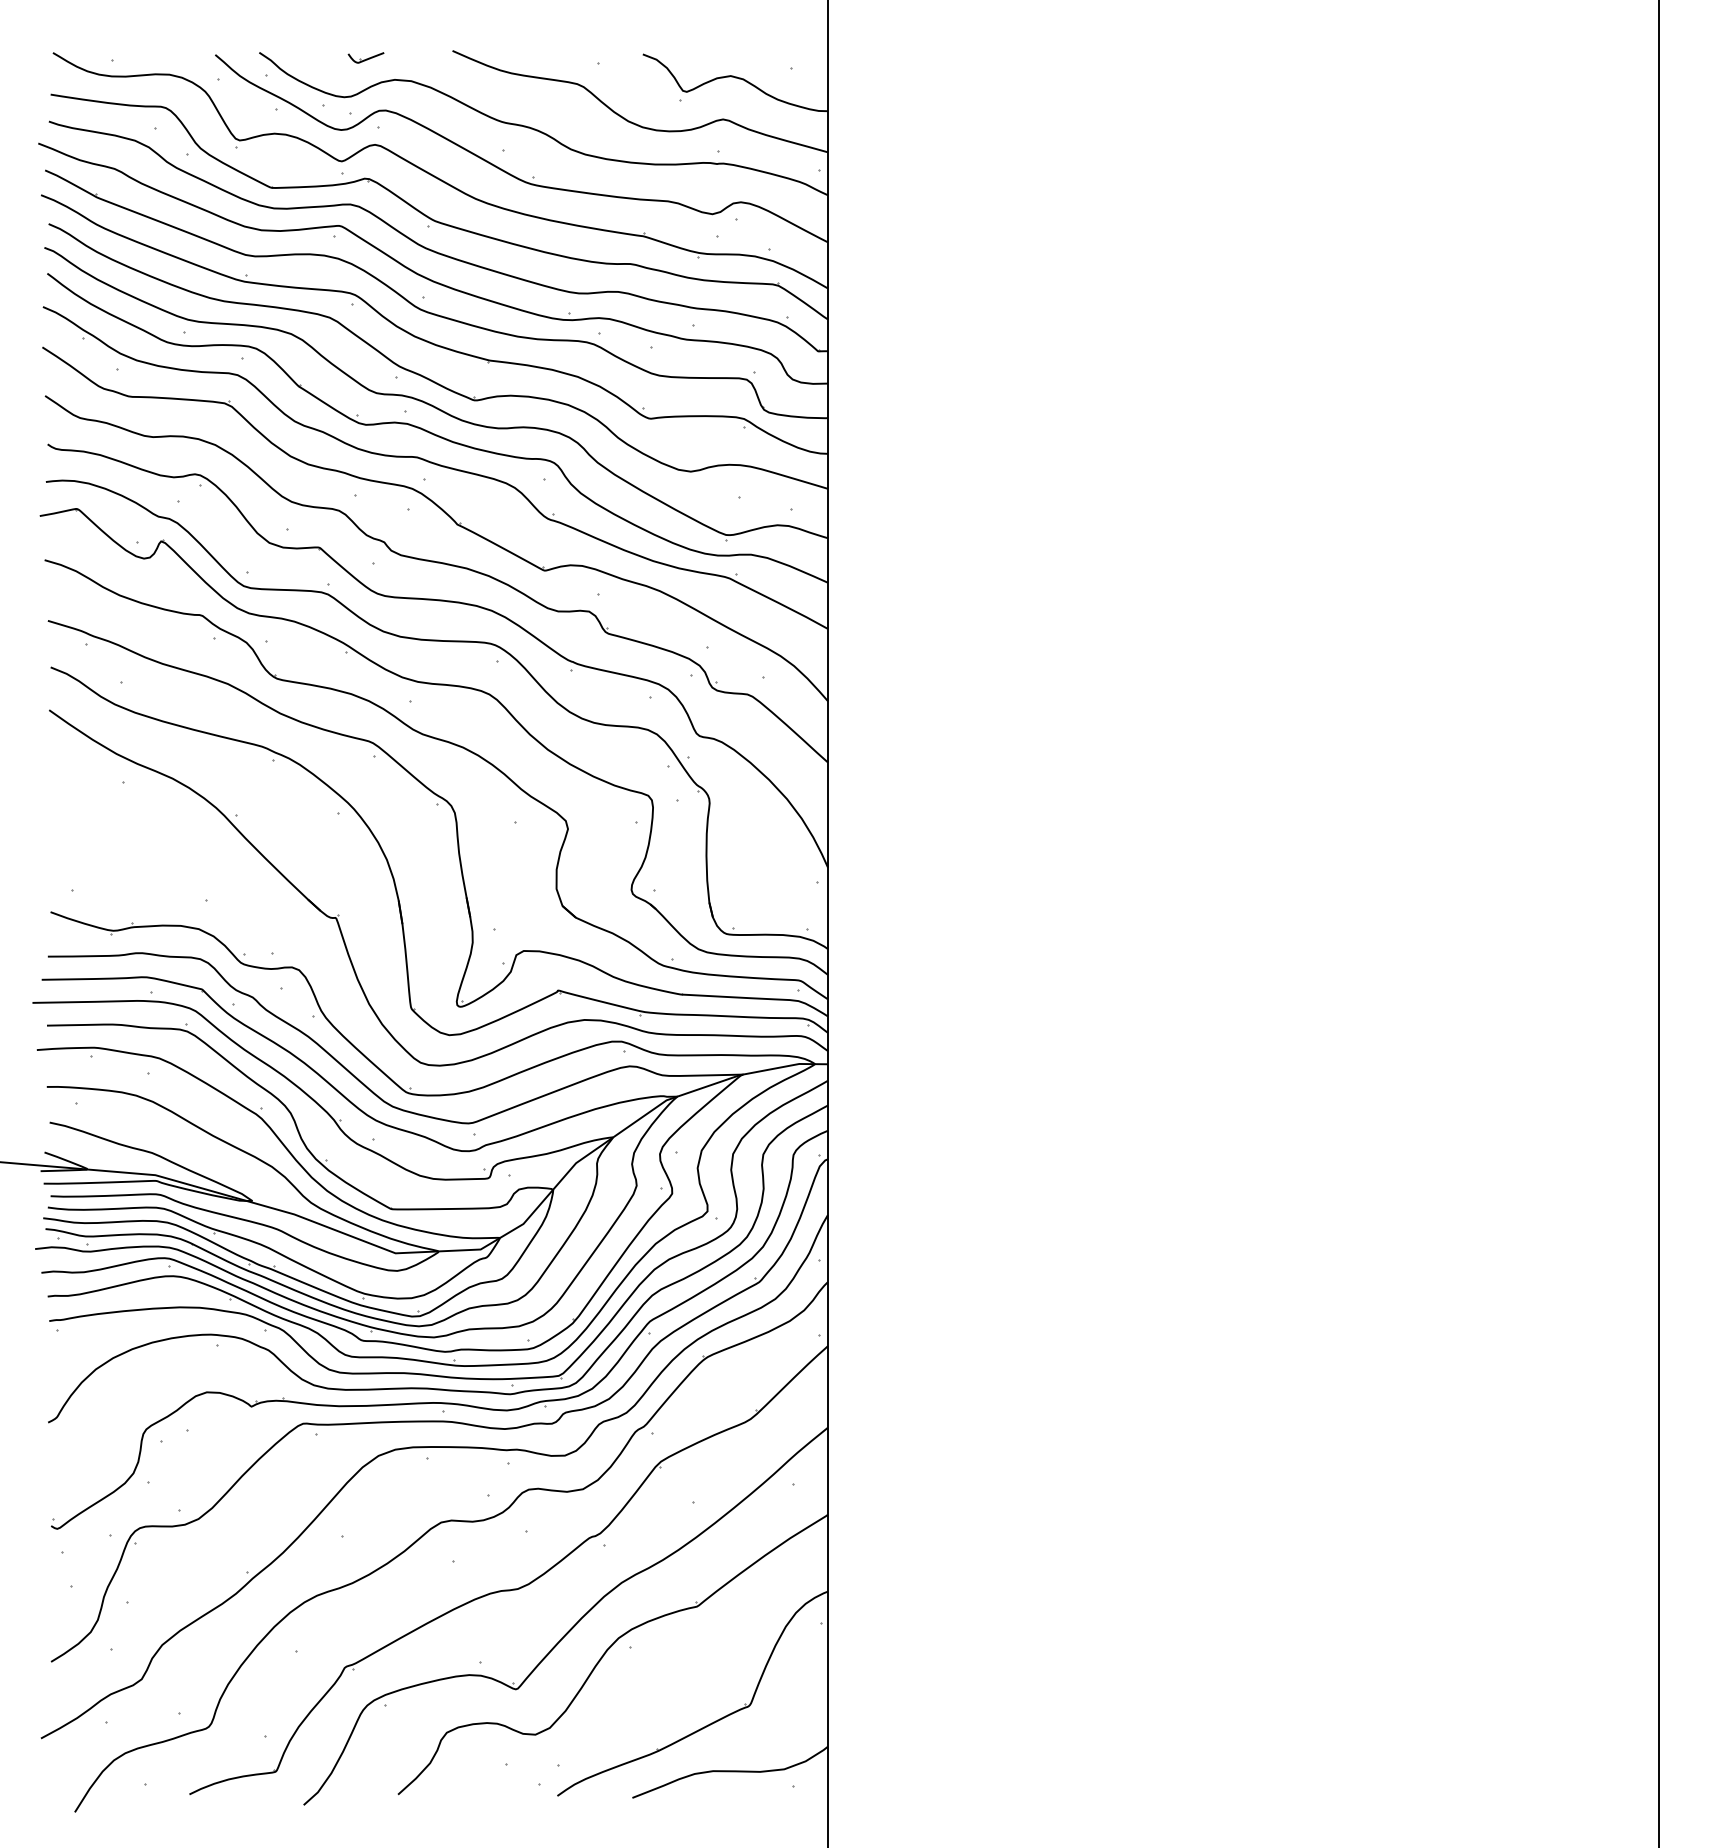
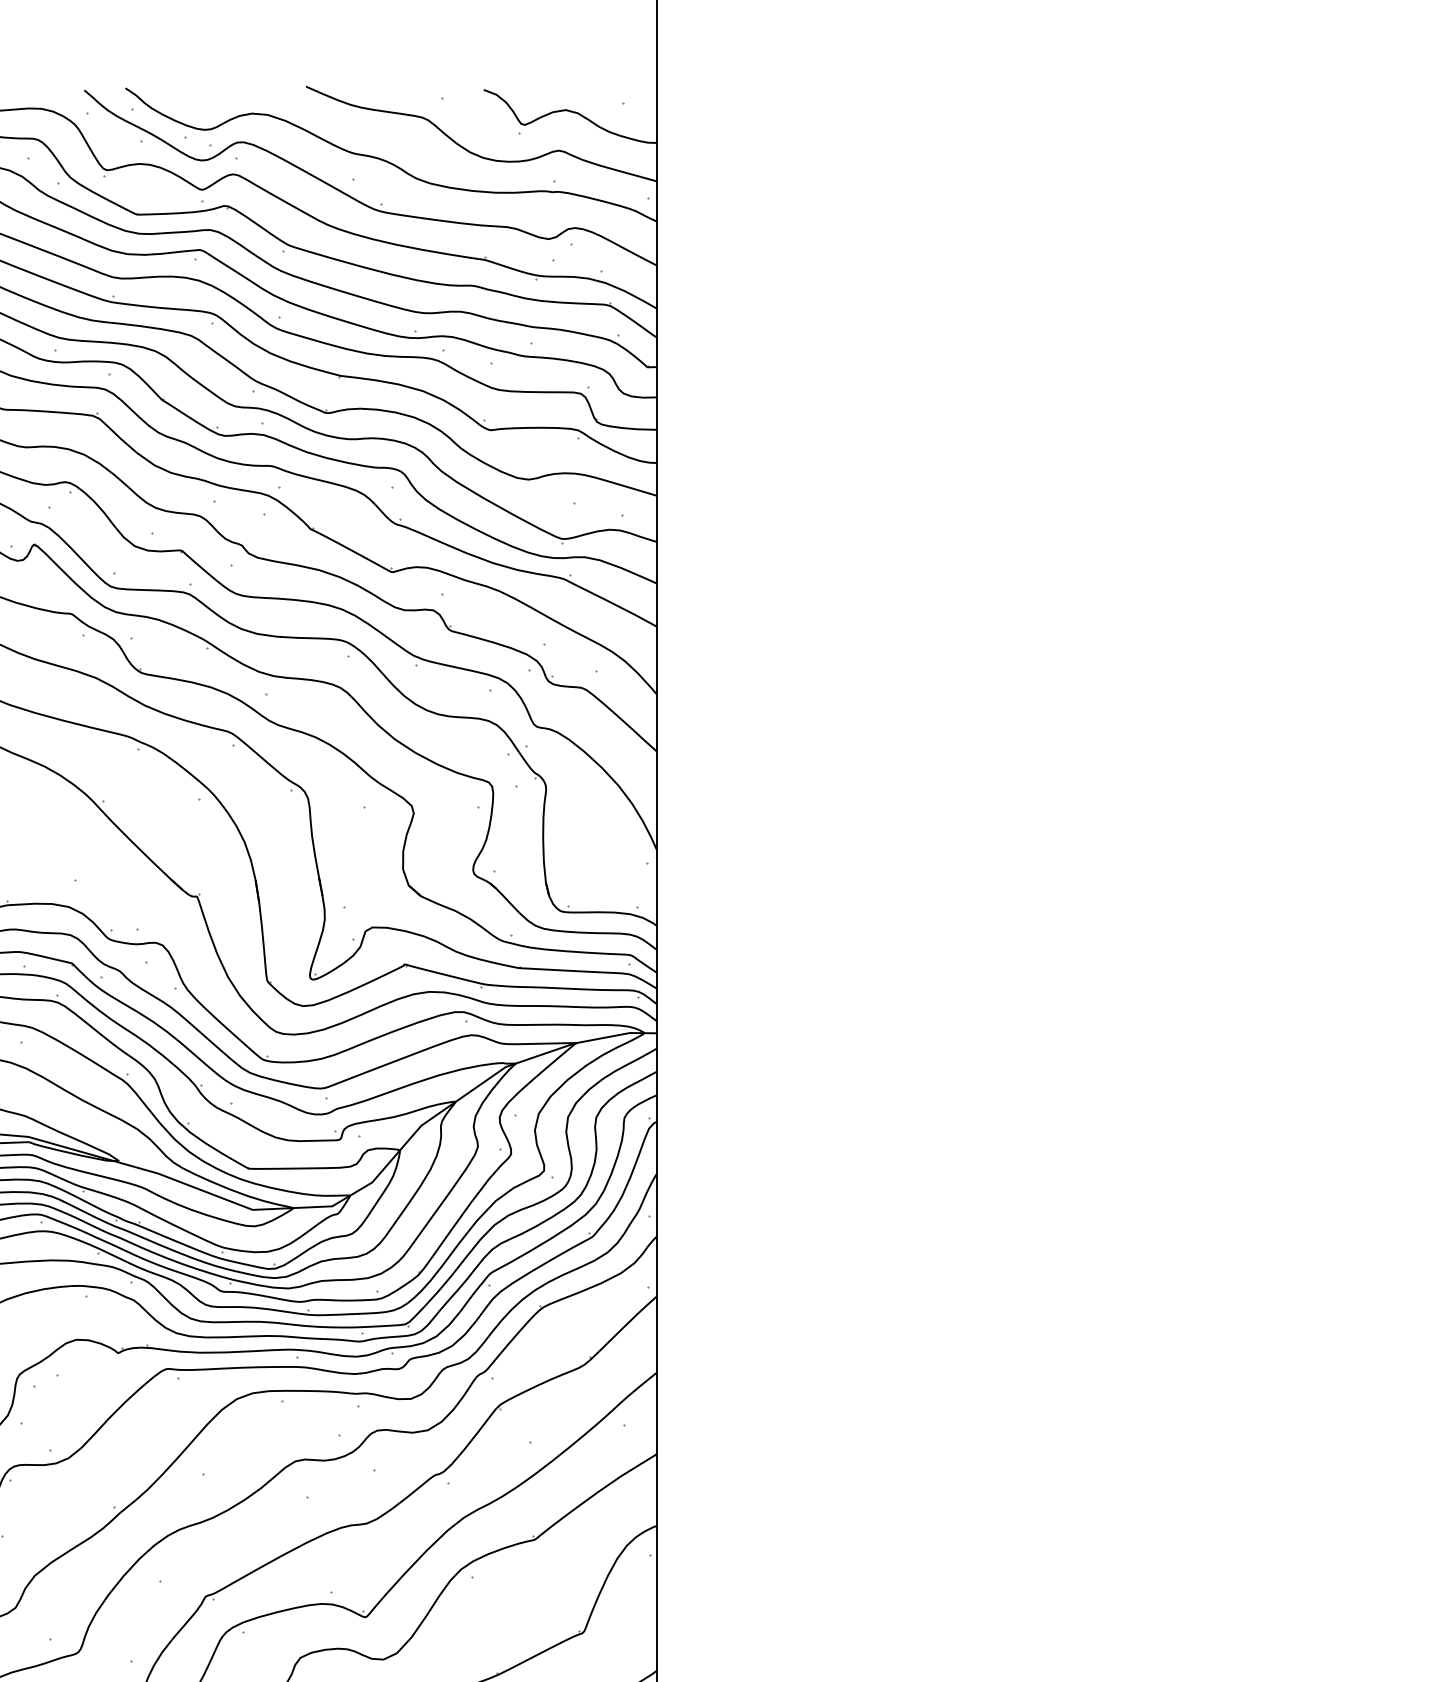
part: (365, 57) -> (224, 92), removed

